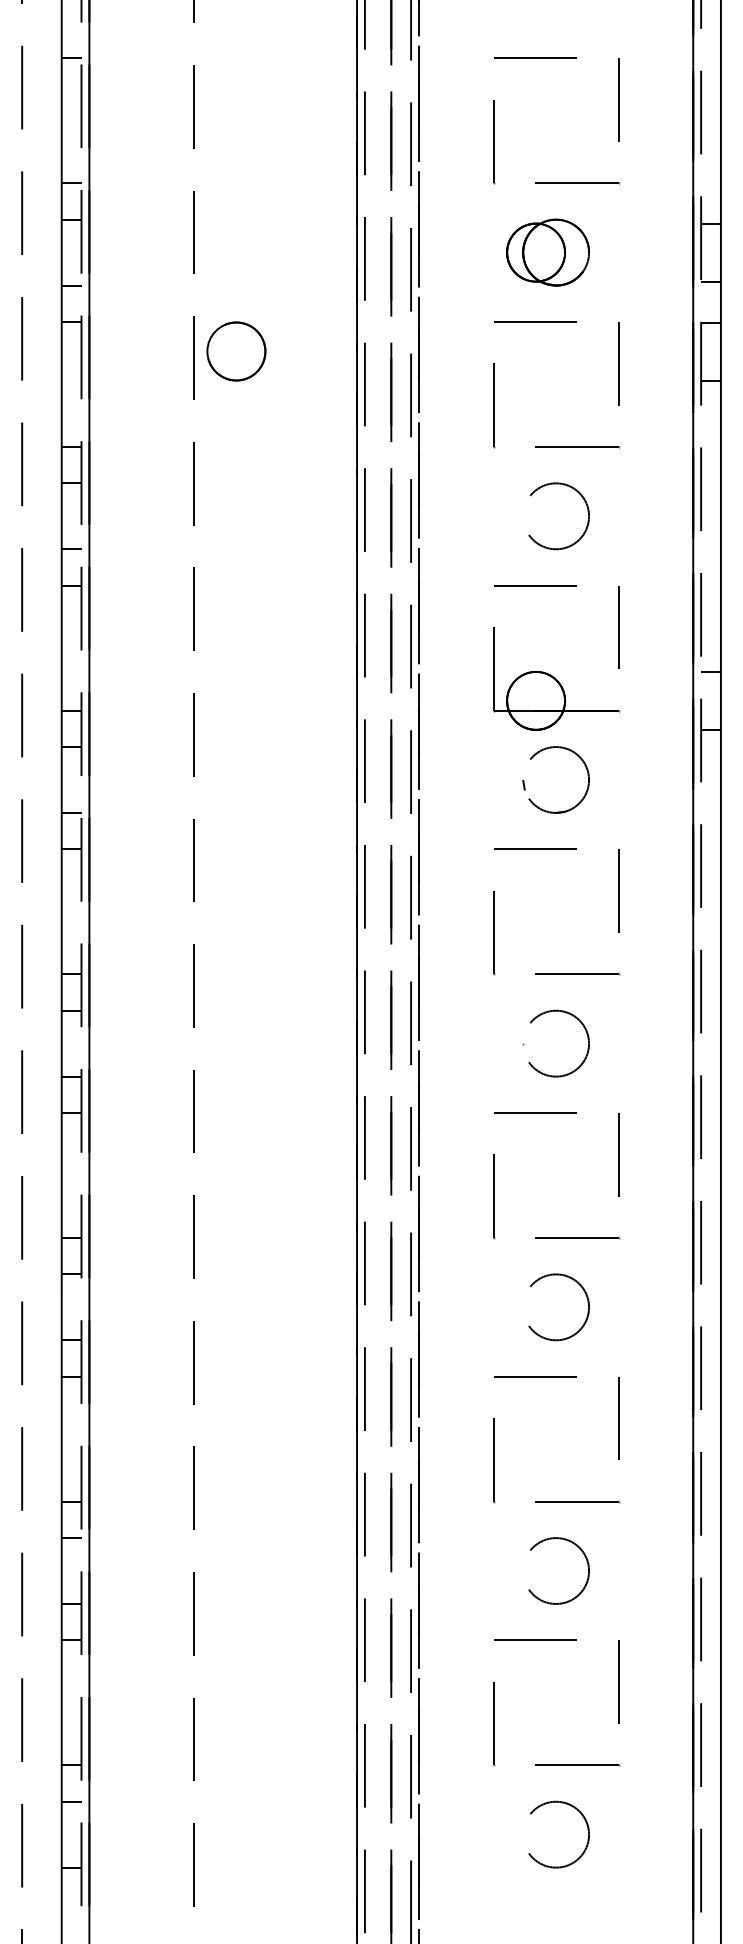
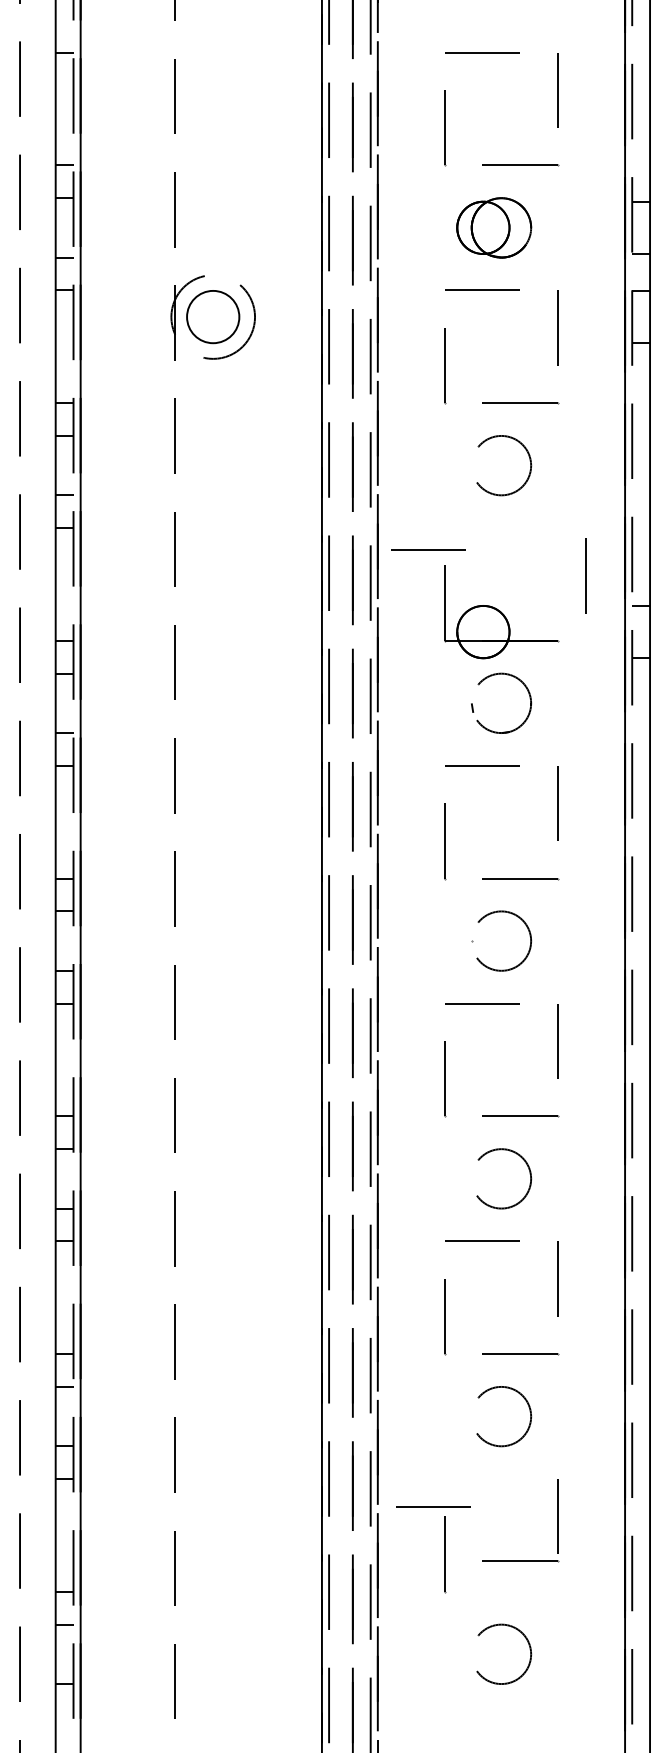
circle: (236, 350) -> (213, 316), size x1.6
line: (535, 584) -> (428, 549), moved
line: (618, 627) -> (585, 575), moved
line: (535, 1639) -> (433, 1506), moved
line: (577, 1766) -> (520, 1561), moved

